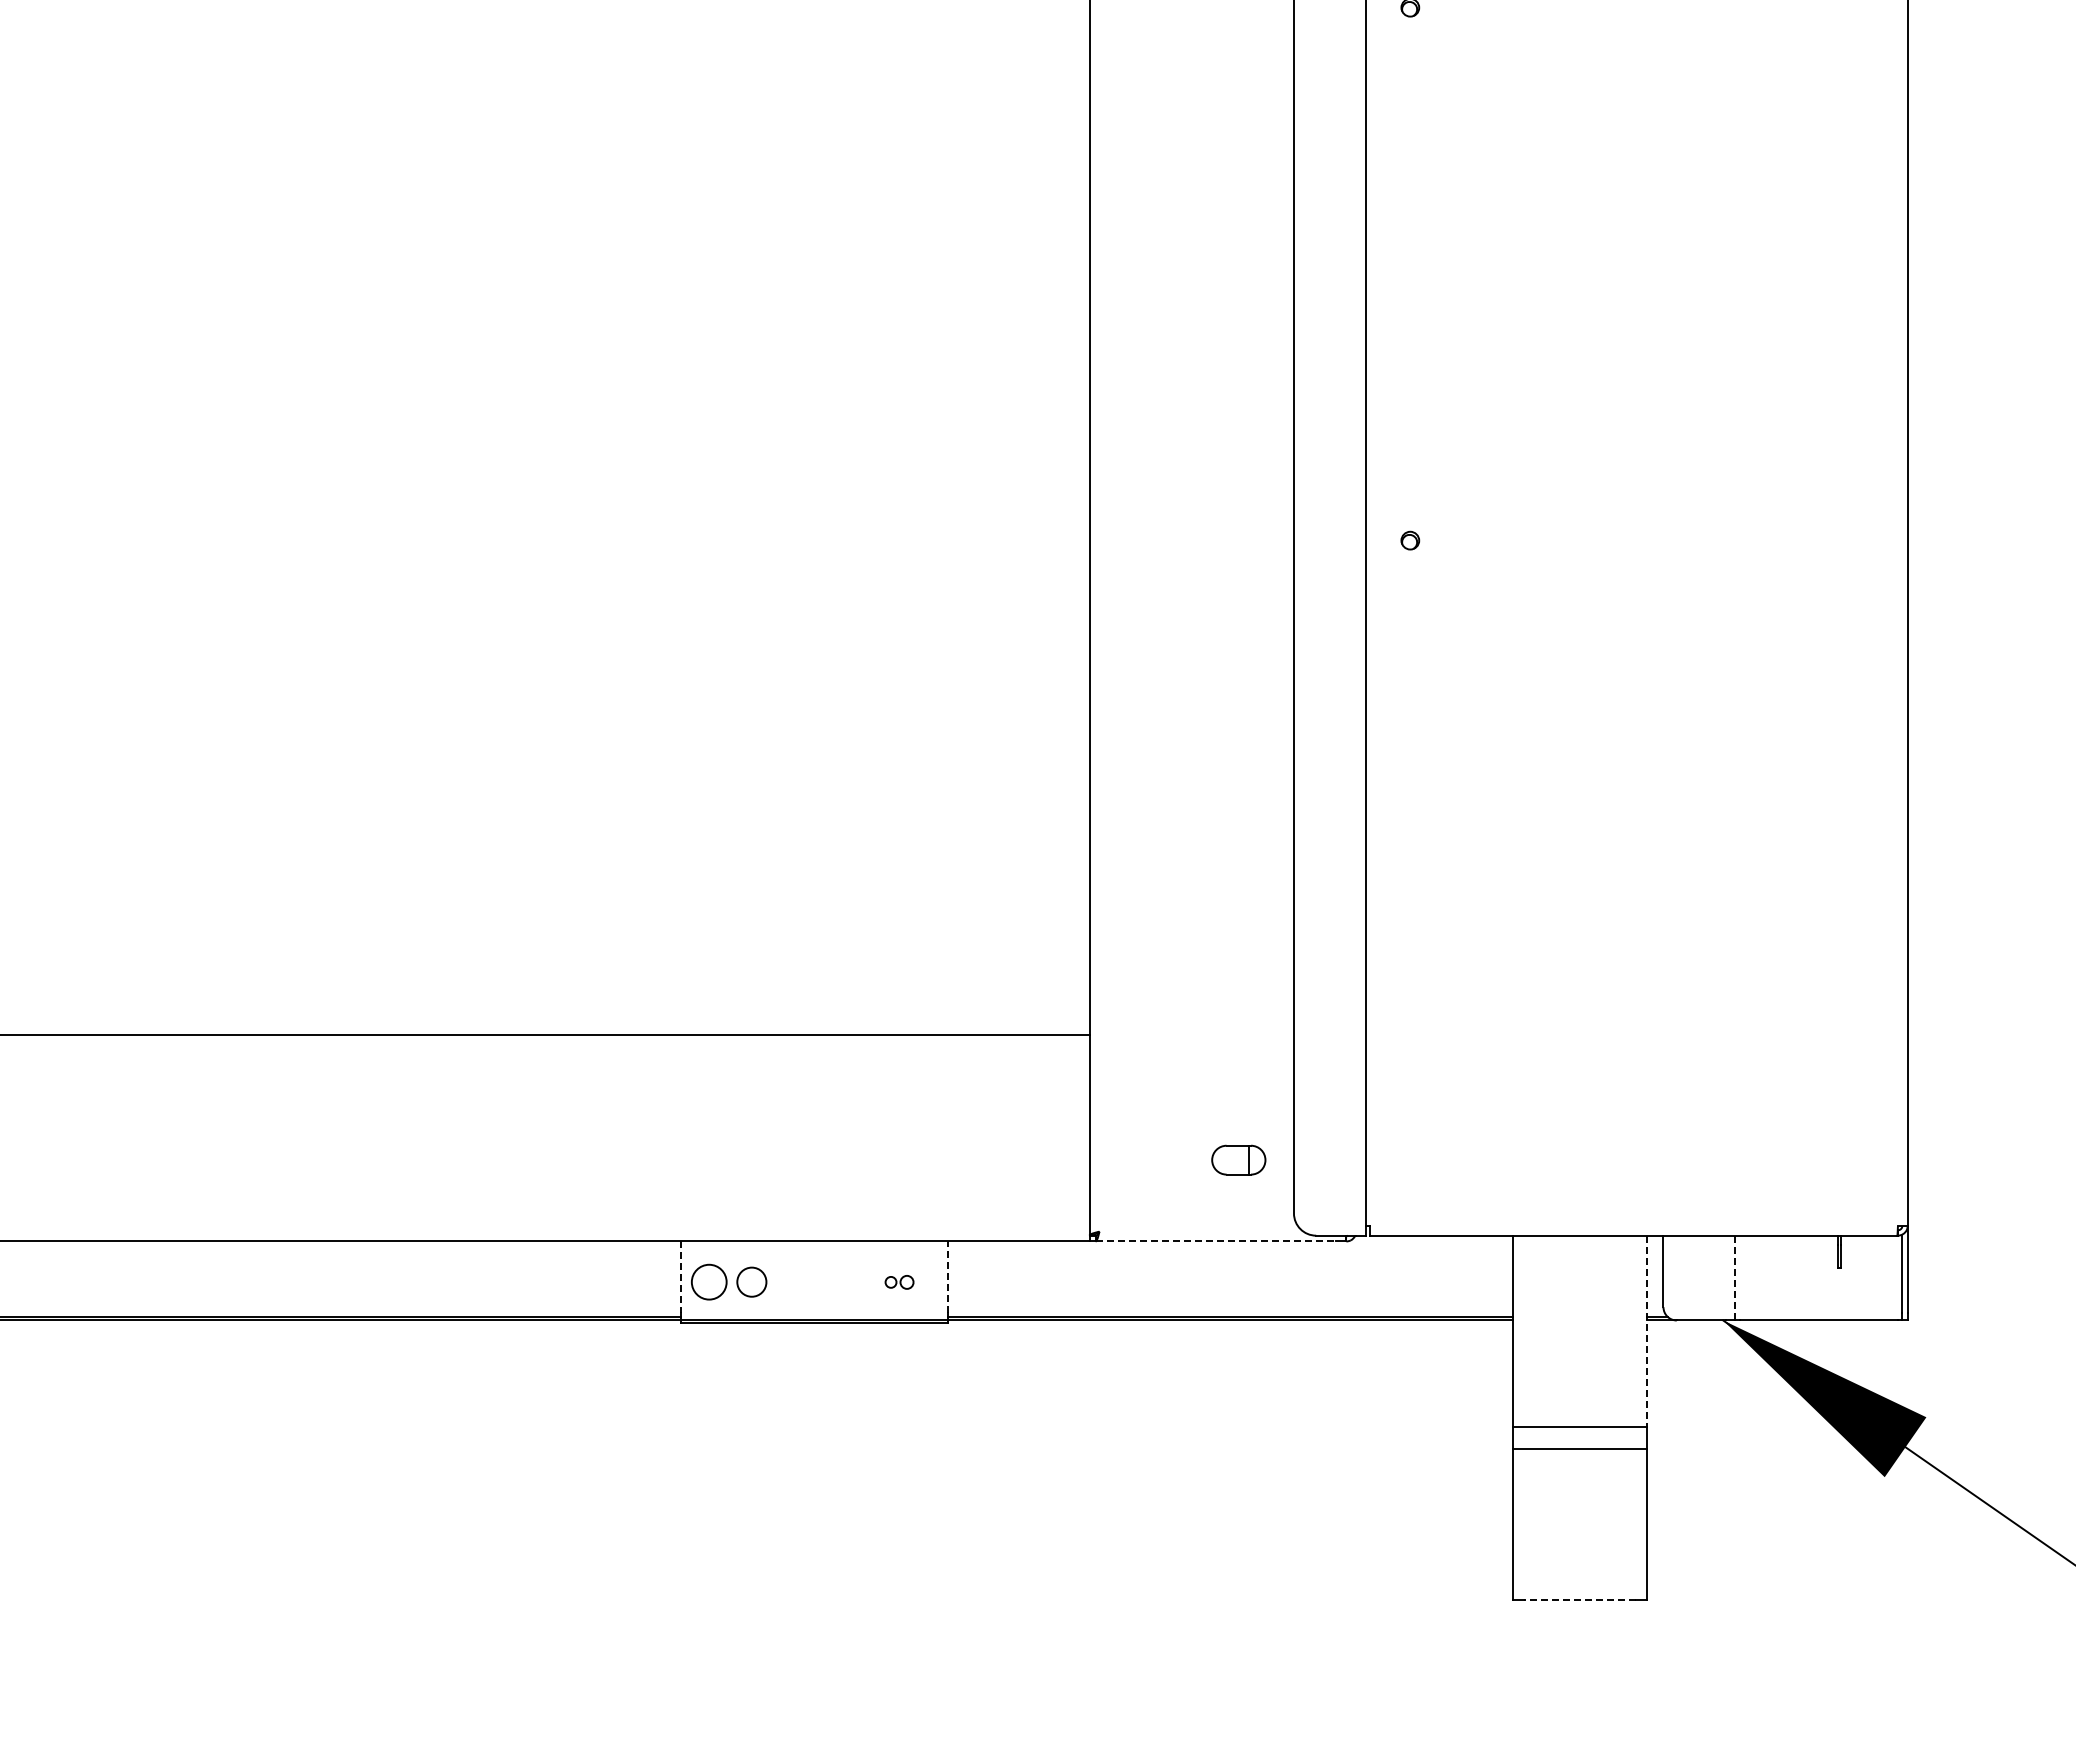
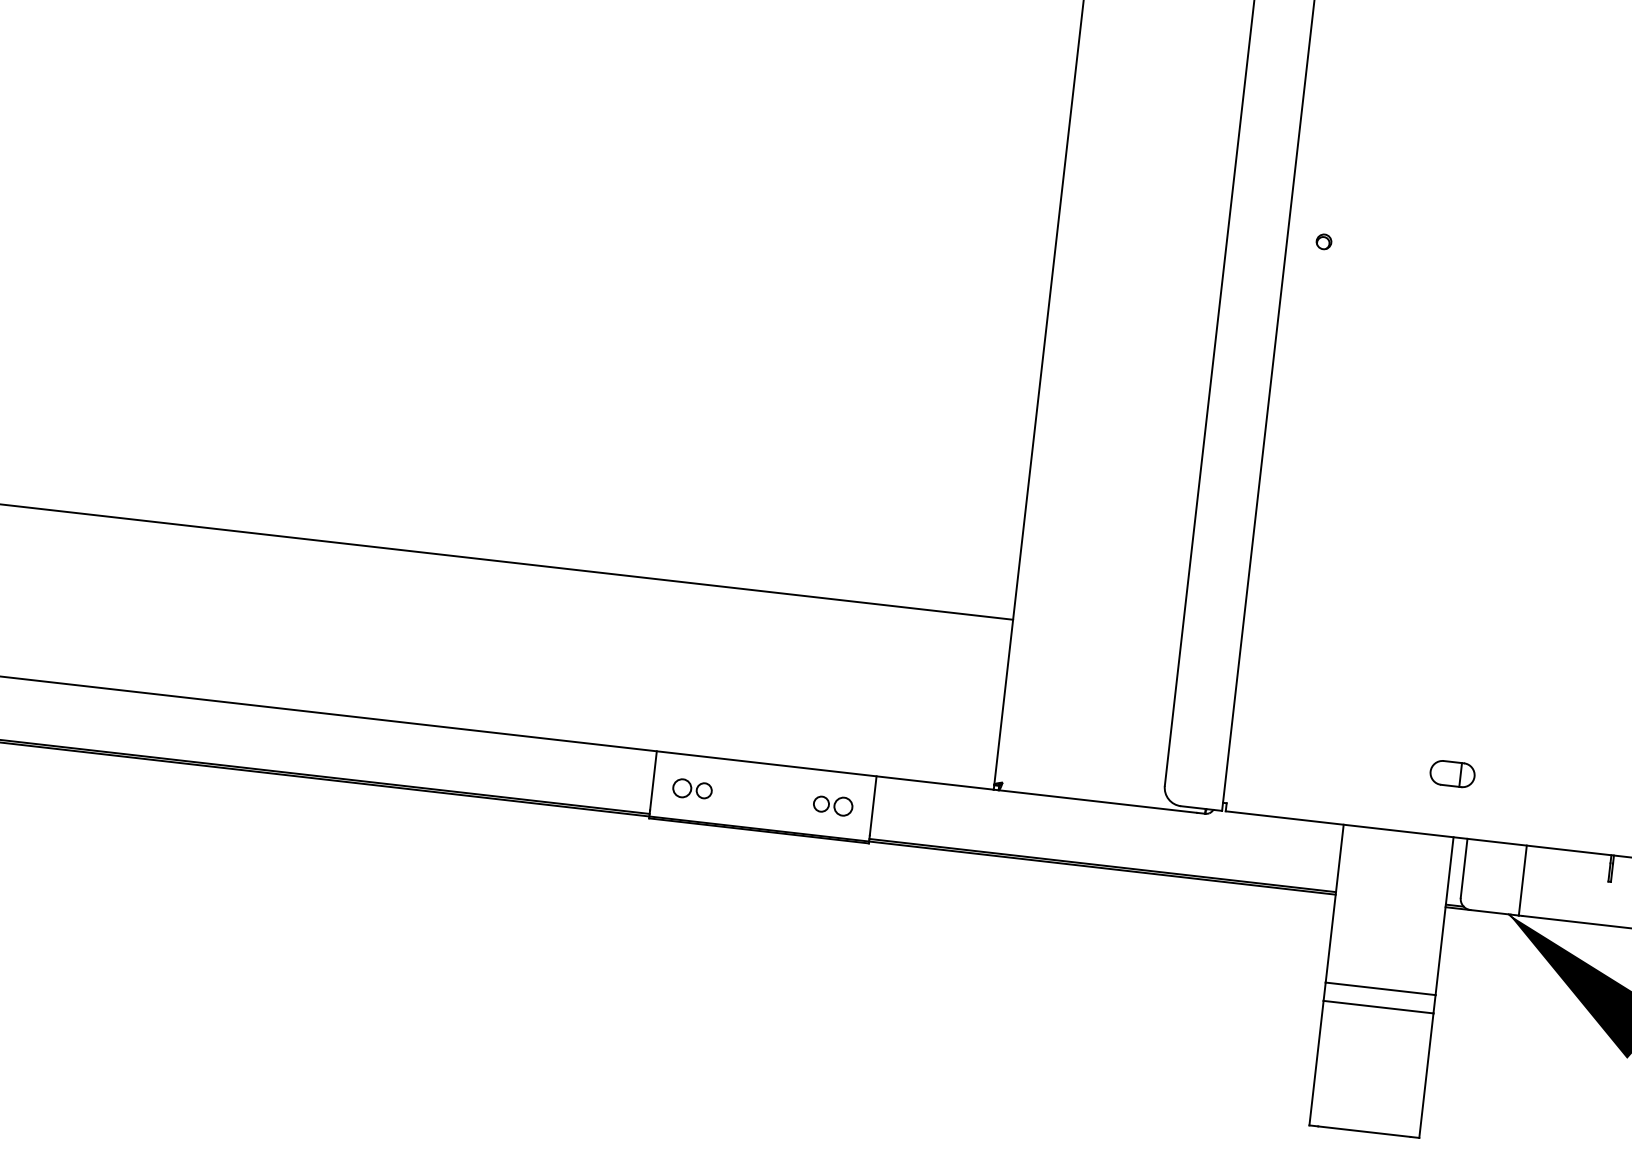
part: (1238, 1159) -> (1452, 773), moved
line: (1216, 1241) -> (1098, 801), dashed -> solid
line: (681, 1277) -> (653, 781), dashed -> solid
line: (947, 1277) -> (873, 806), dashed -> solid
line: (1735, 1277) -> (1522, 880), dashed -> solid
part: (728, 1282) -> (692, 789), size x0.62
part: (899, 1282) -> (833, 805), size x1.67
line: (1646, 1331) -> (1444, 916), dashed -> solid
line: (1579, 1600) -> (1363, 1131), dashed -> solid

